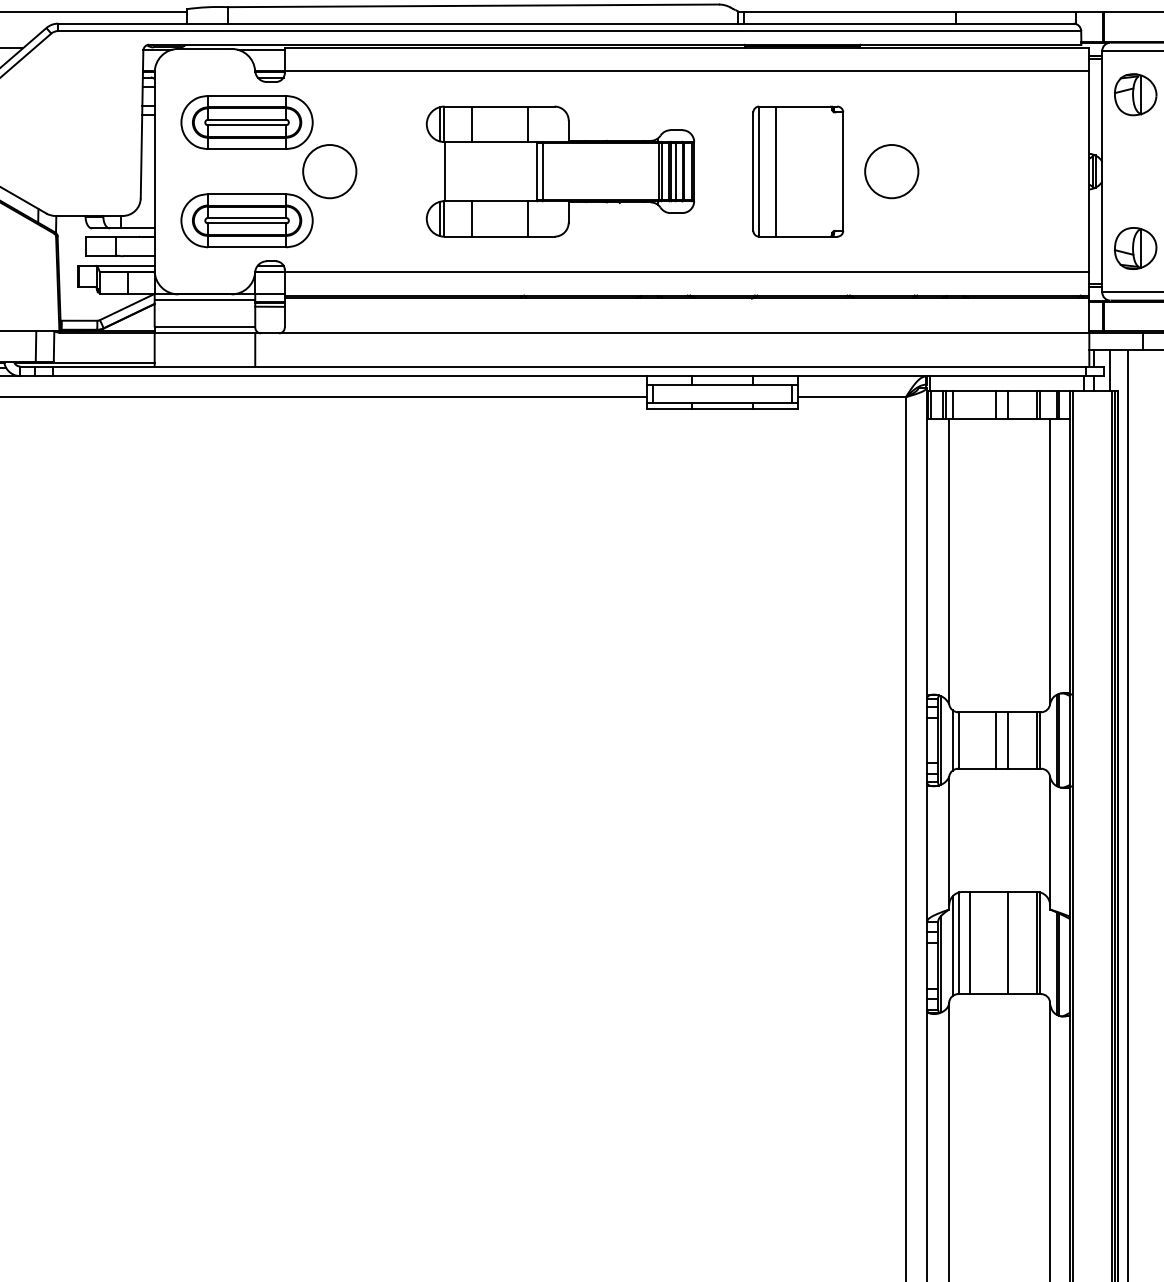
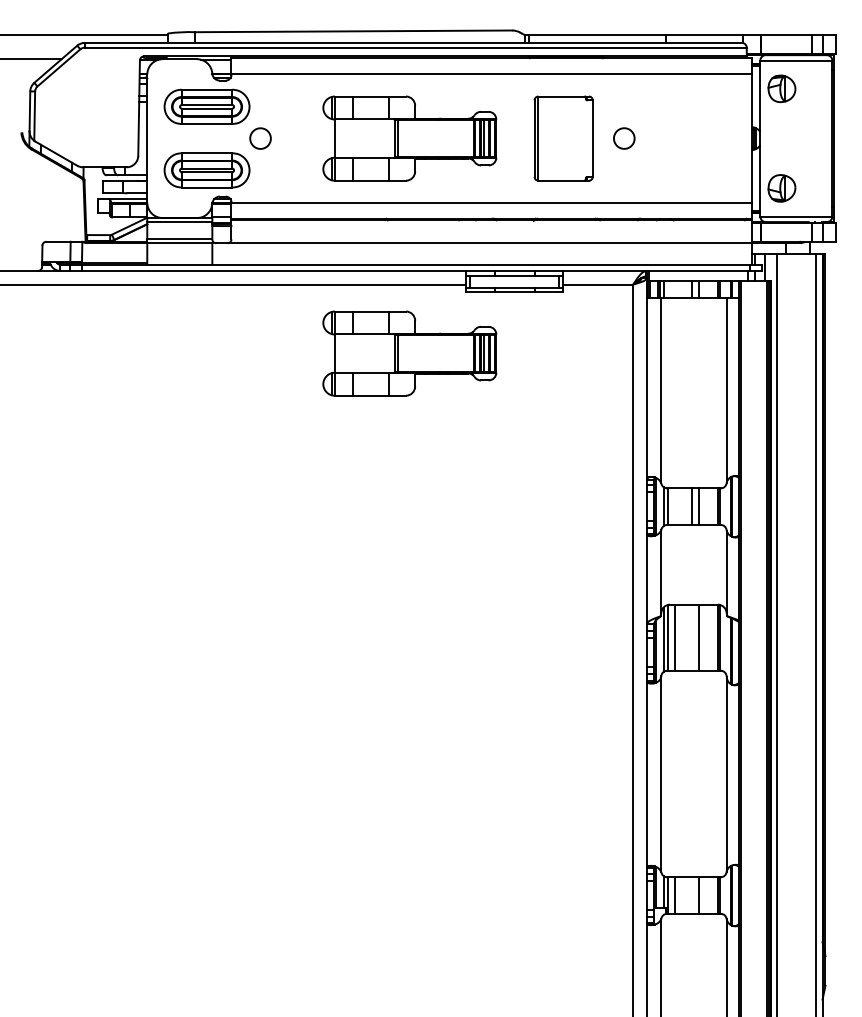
circle: (329, 171) -> (260, 138), size x0.6
line: (776, 171) -> (549, 138), removed
circle: (892, 171) -> (624, 138), size x0.6
part: (559, 503) -> (409, 353), added

